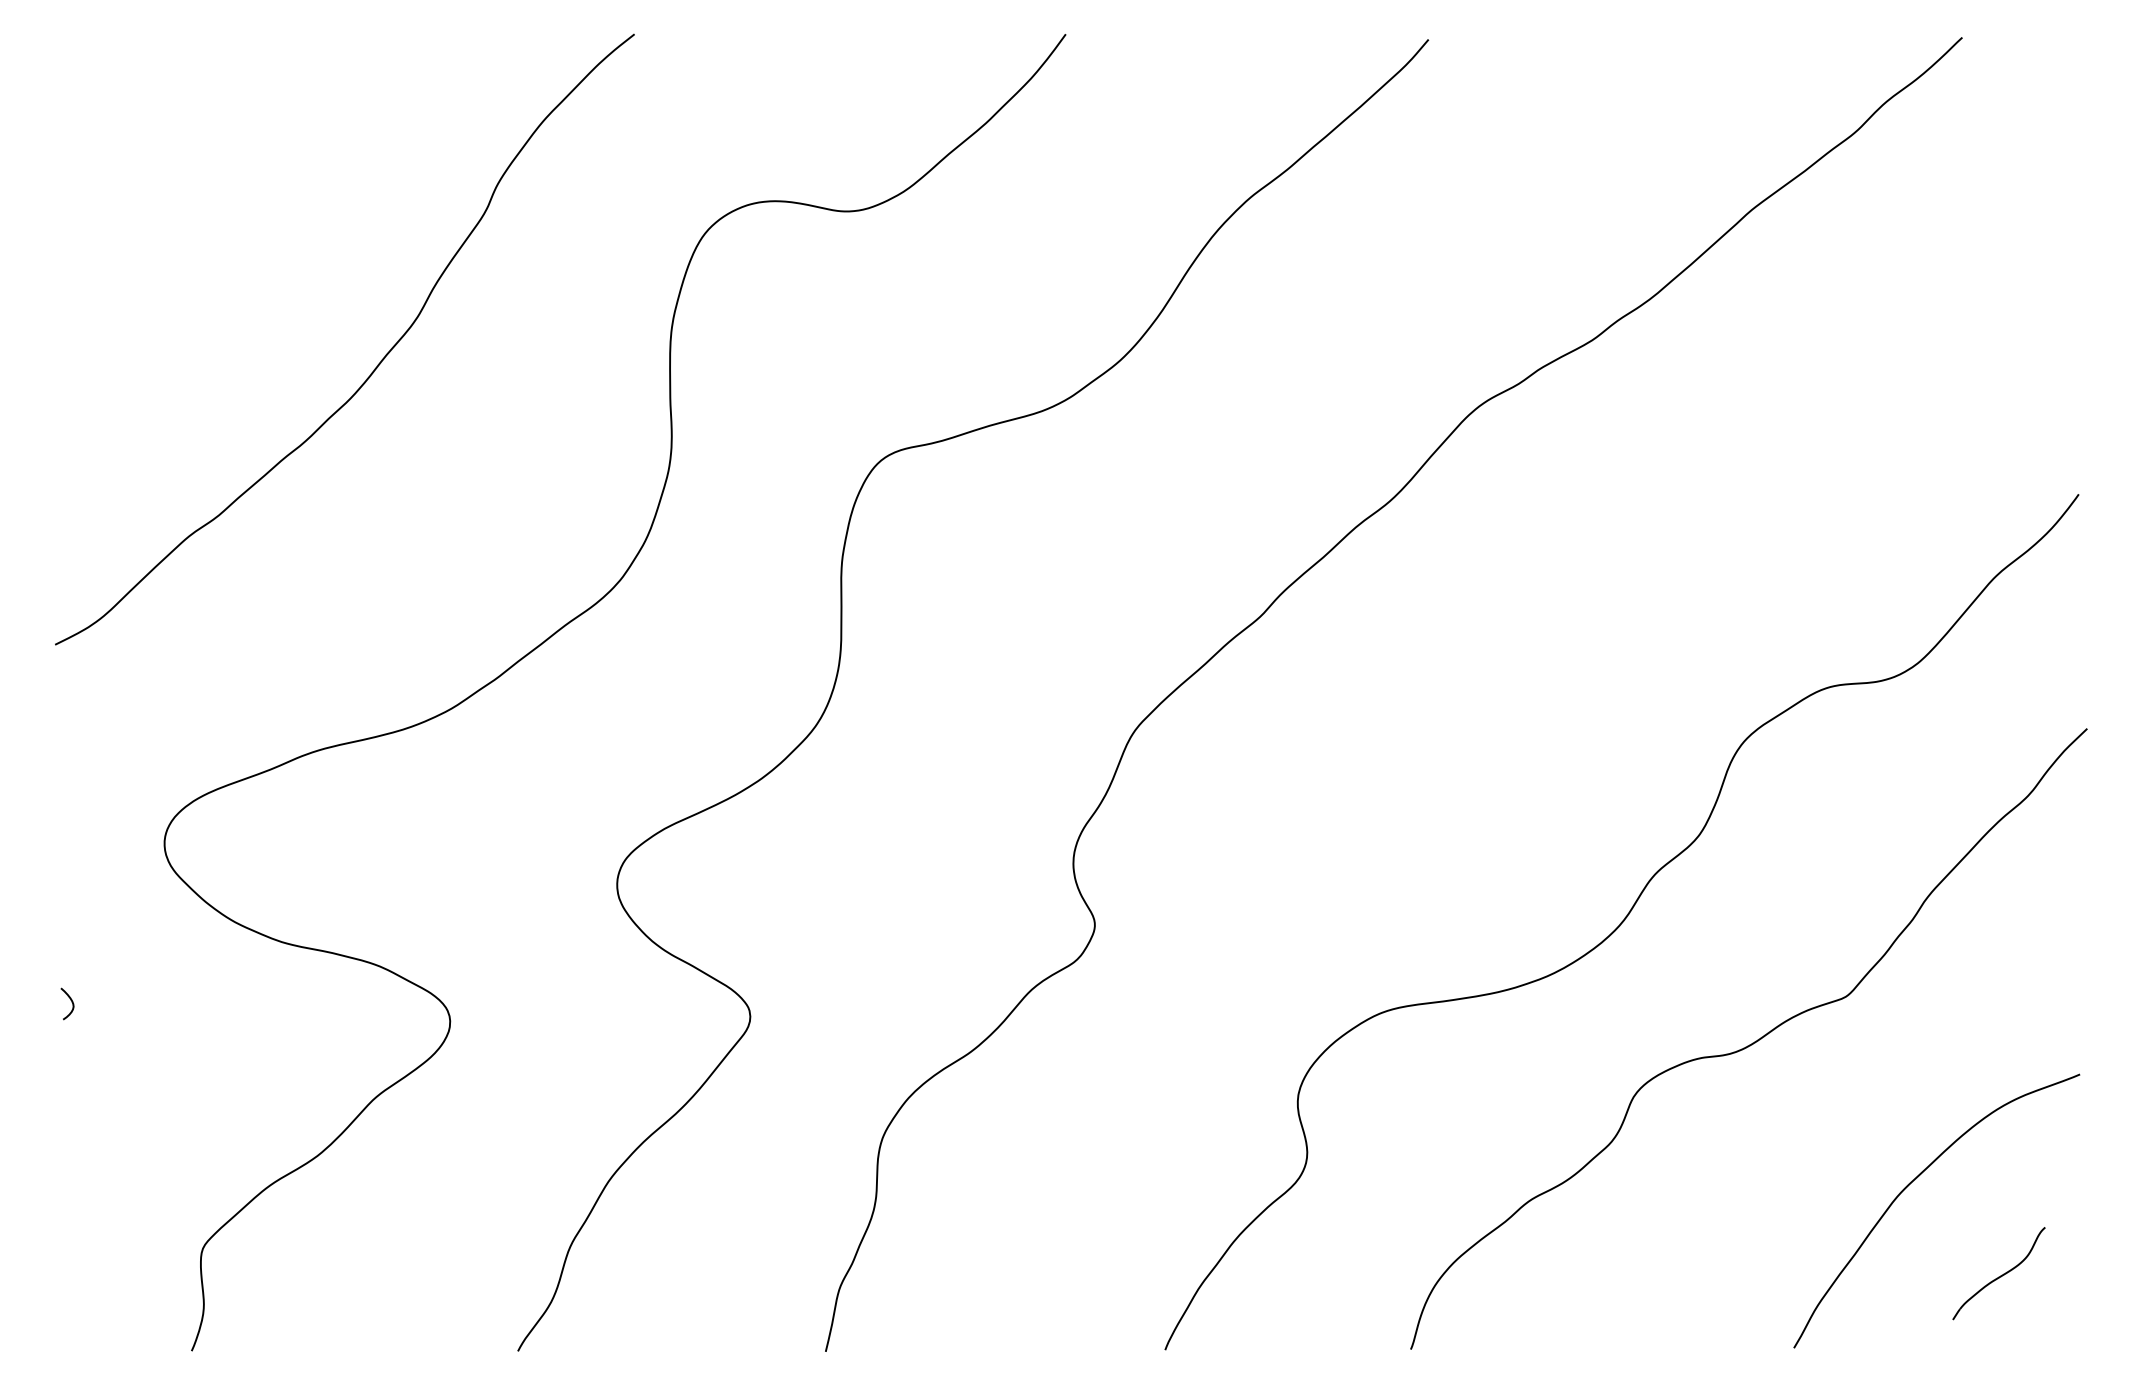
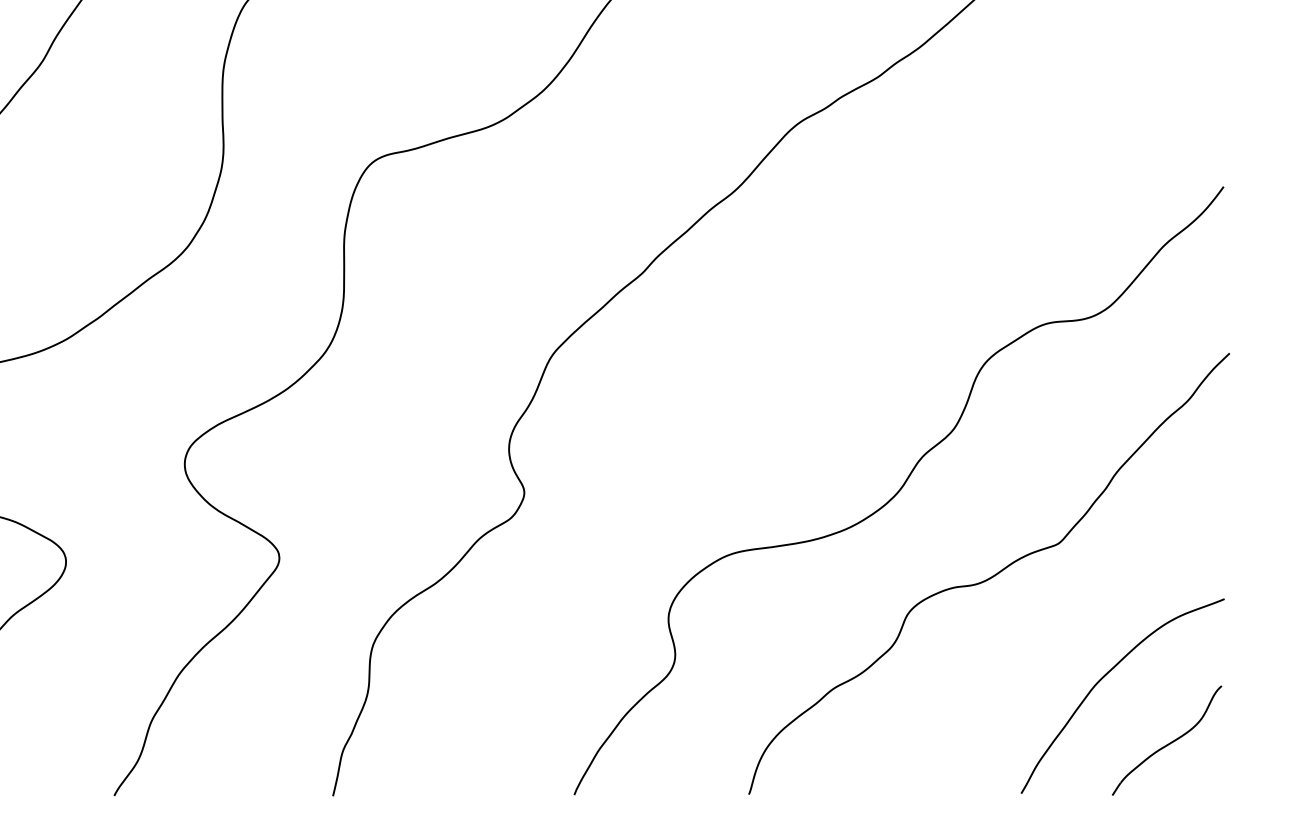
part: (1998, 1273) -> (1166, 740), size x1.67

